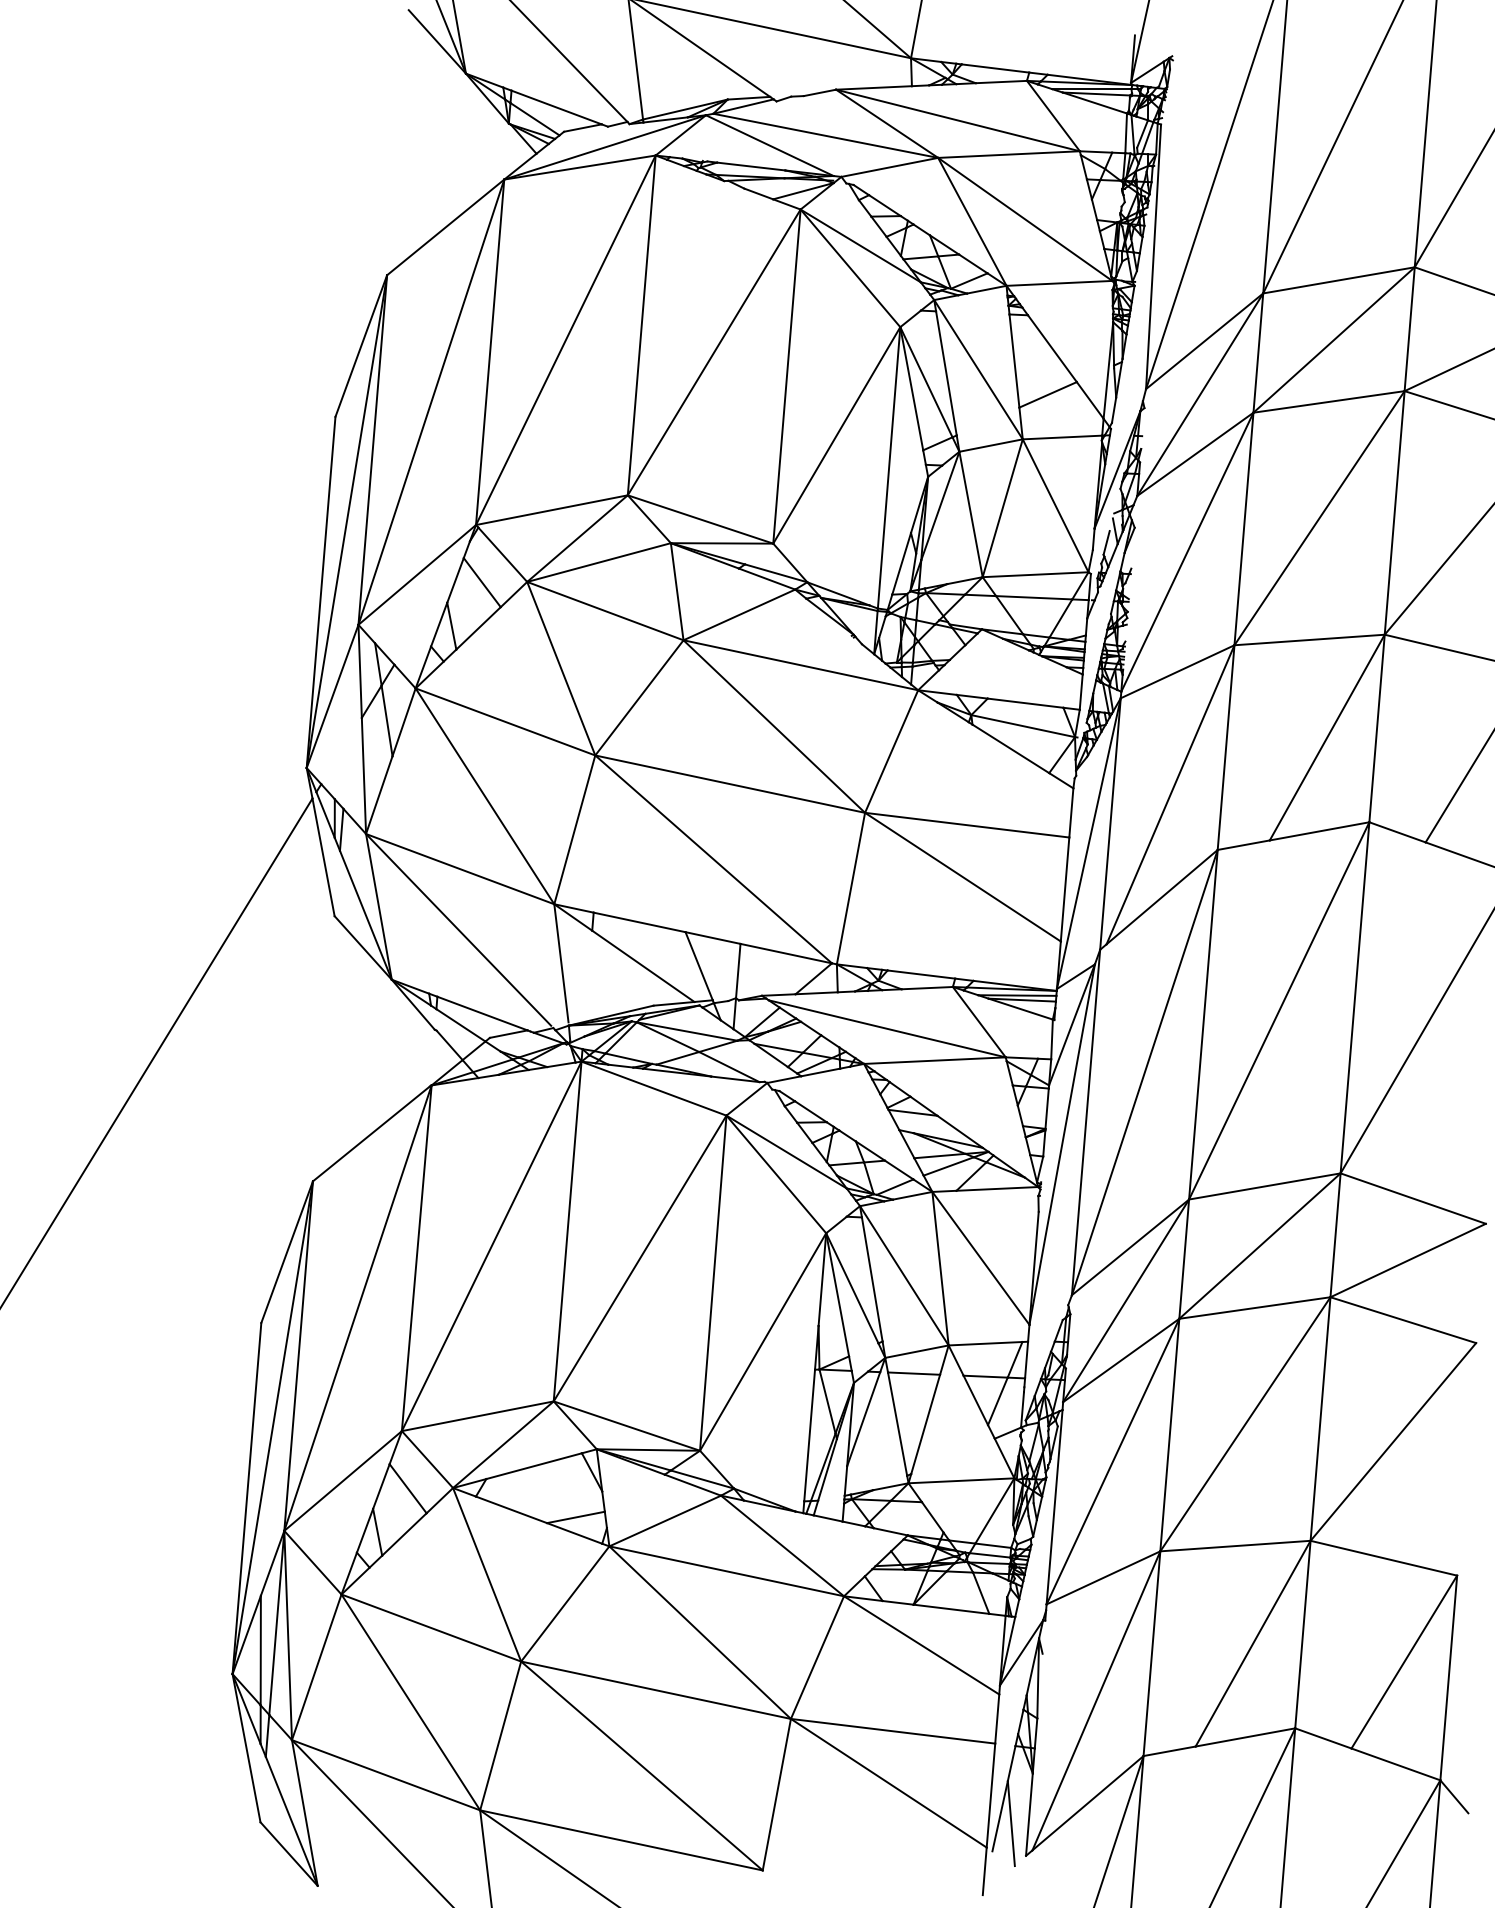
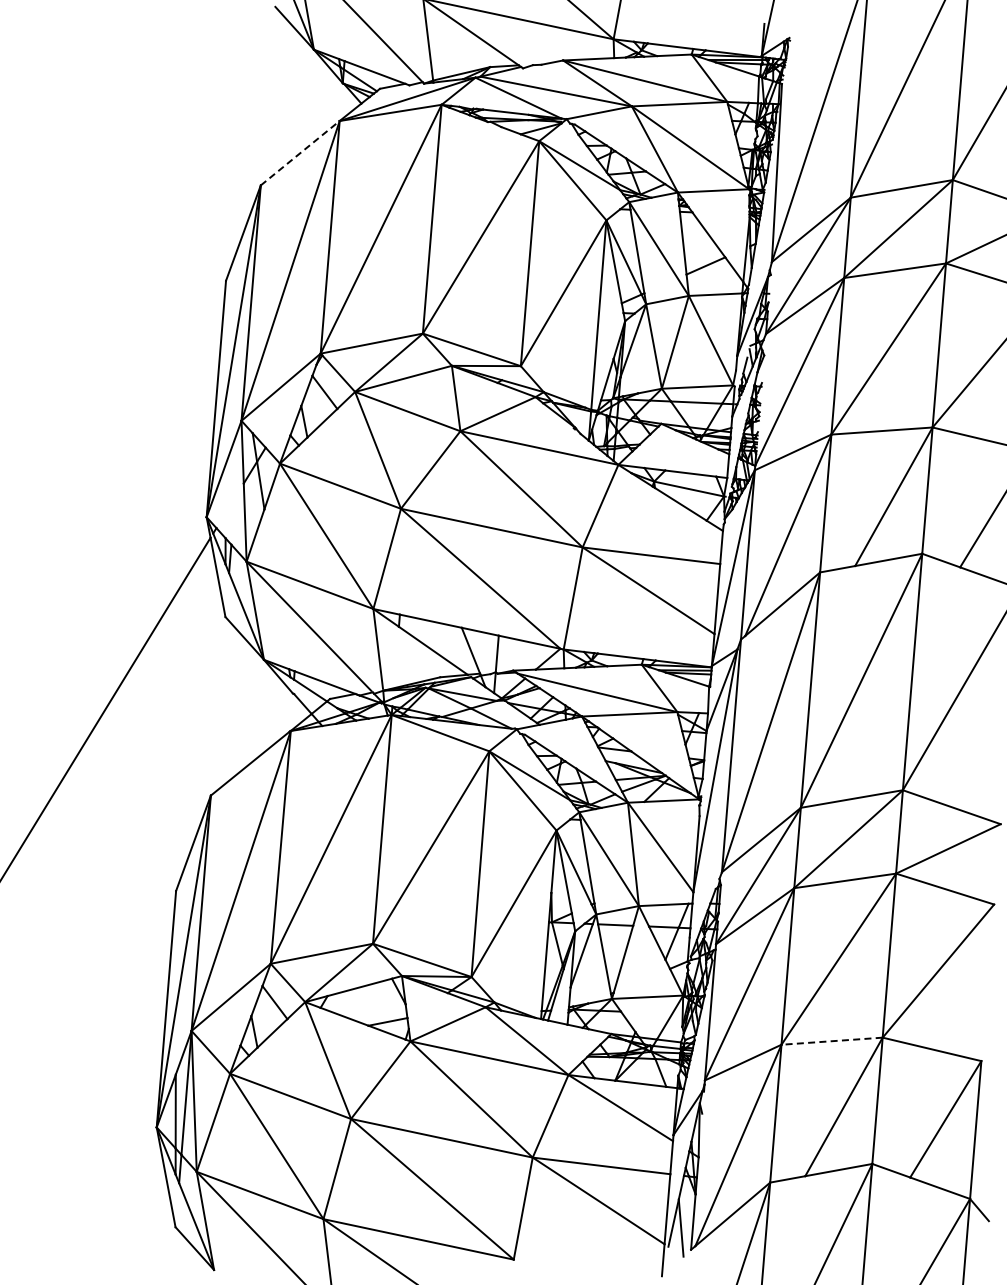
line: (446, 227) -> (300, 153), solid -> dashed
line: (1236, 1546) -> (832, 1041), solid -> dashed

